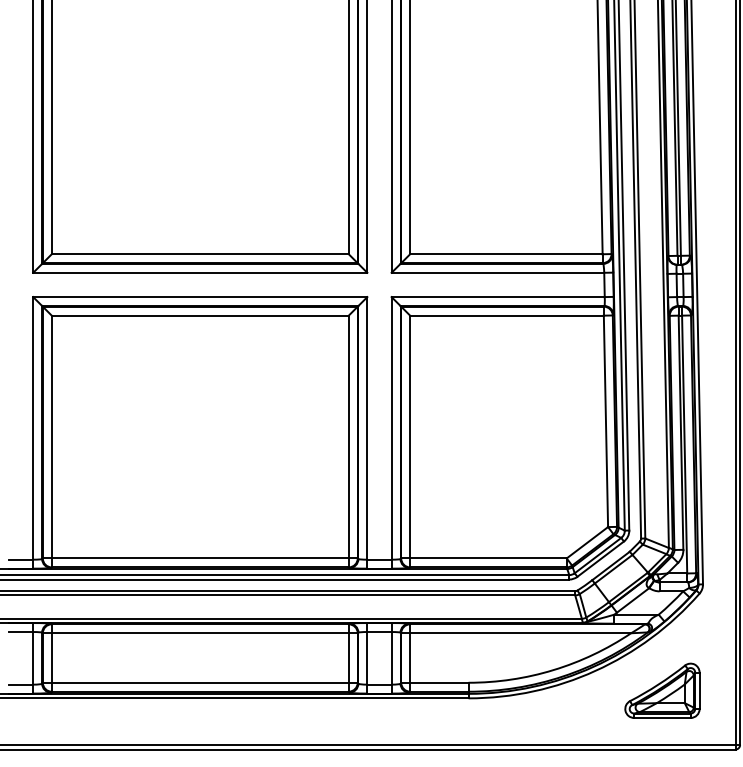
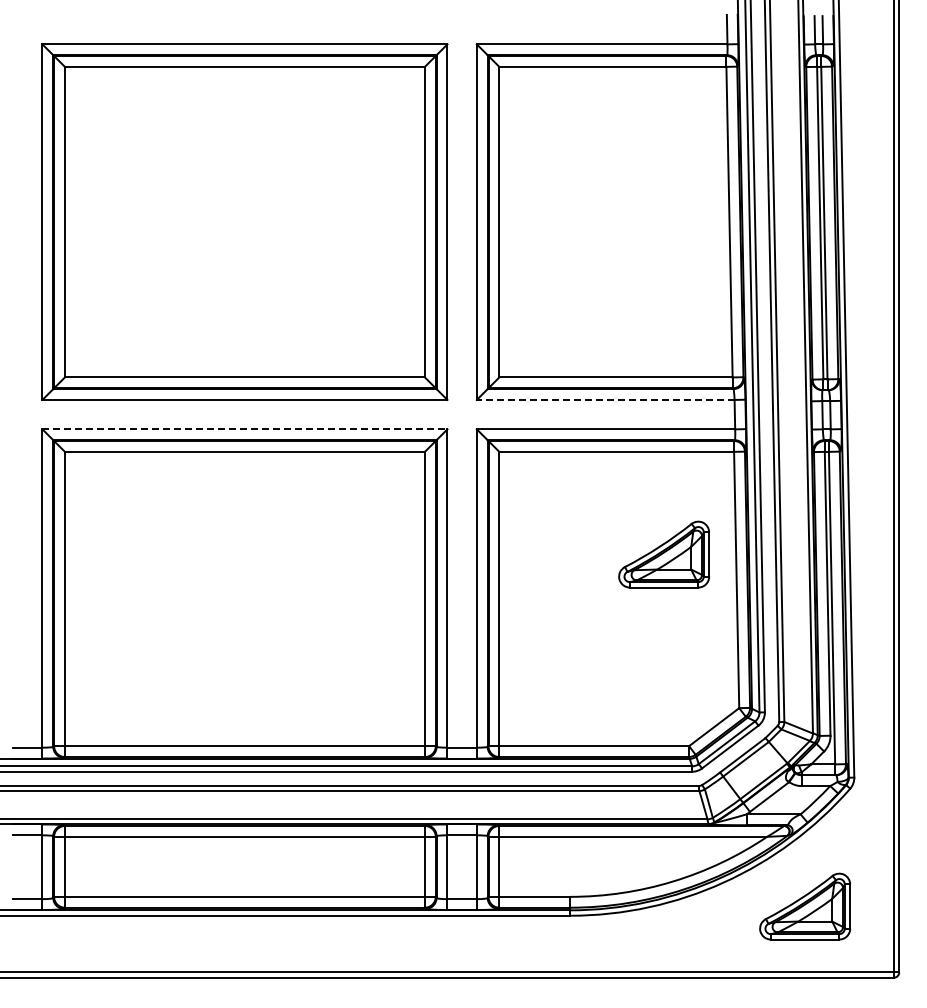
line: (497, 272) -> (605, 399), solid -> dashed
line: (200, 297) -> (245, 429), solid -> dashed
part: (546, 400) -> (664, 554), added

